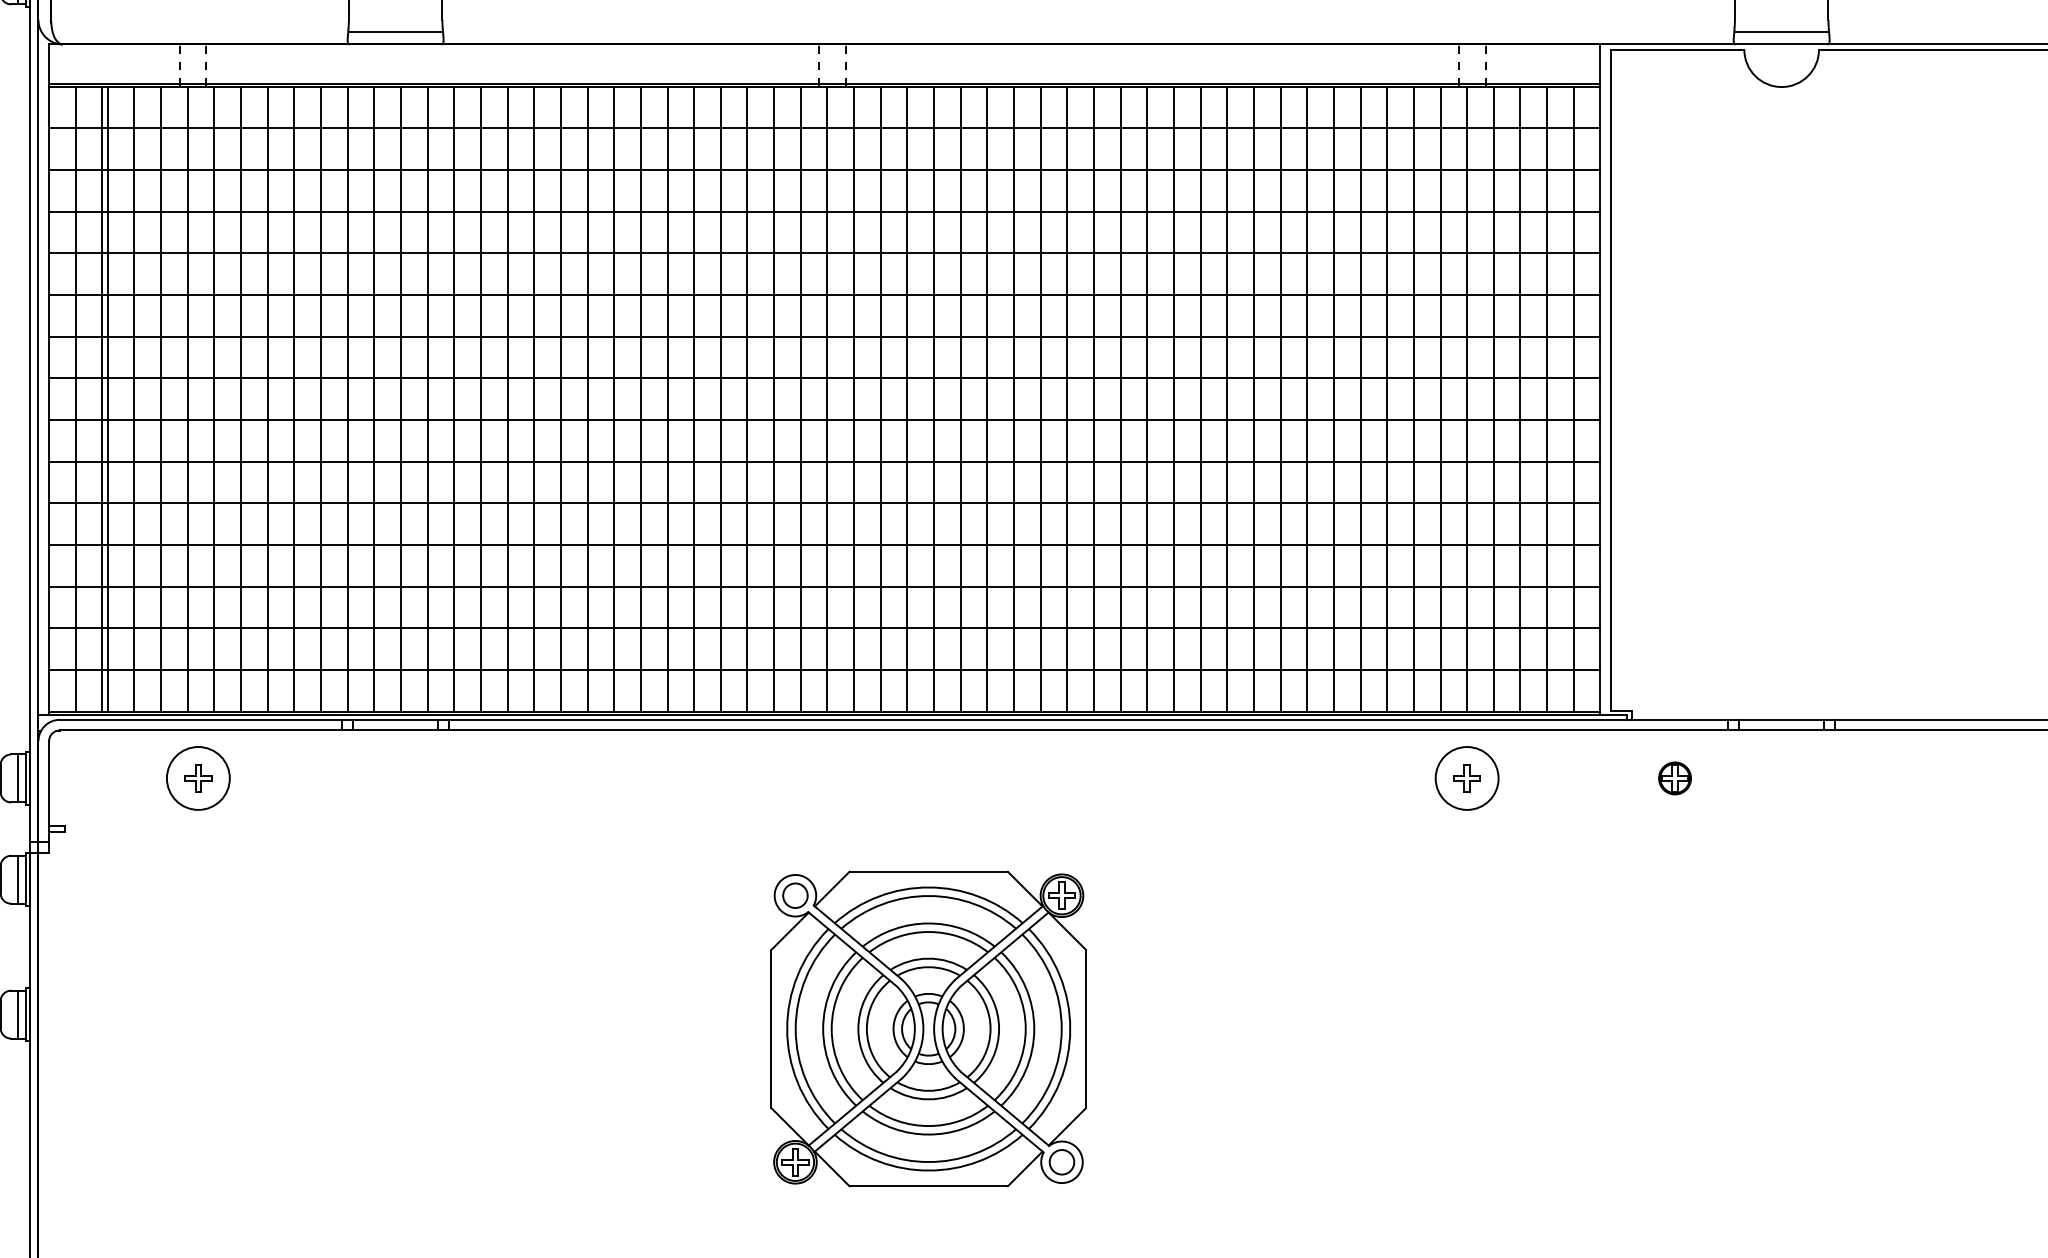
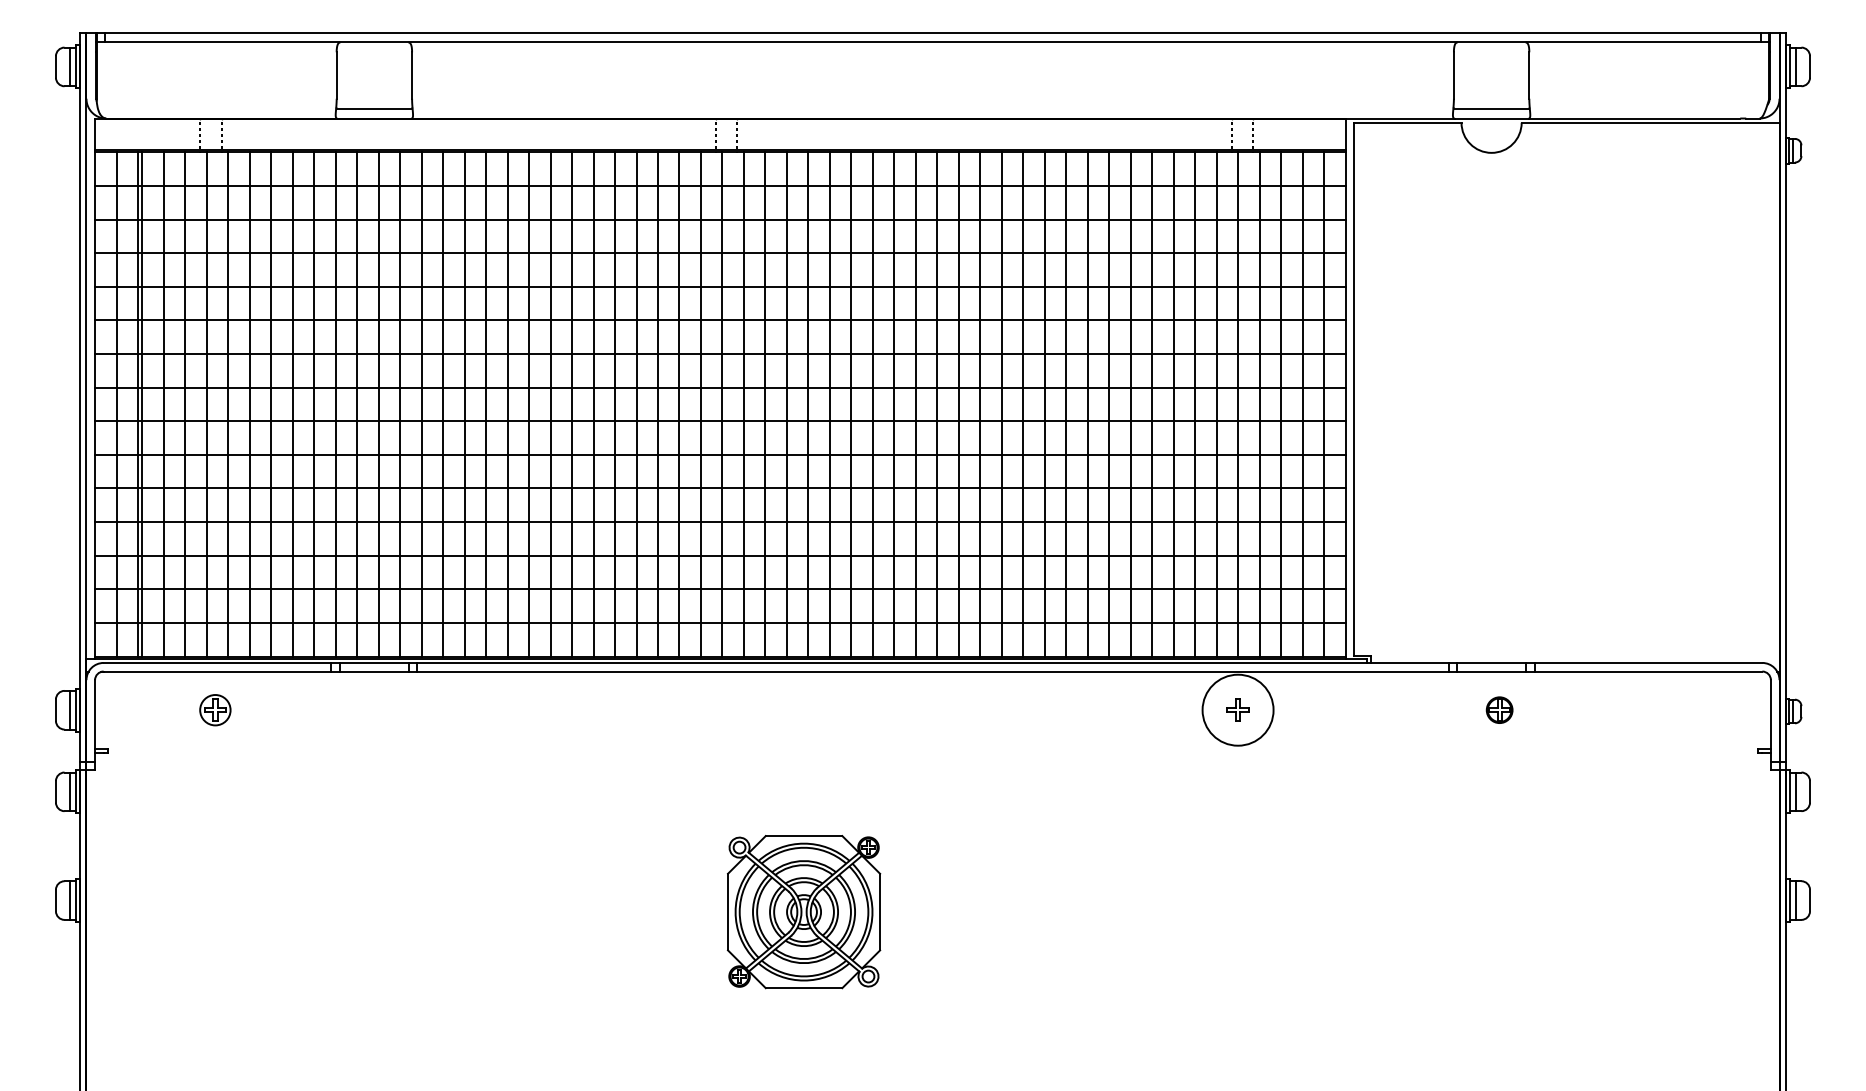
circle: (198, 777) -> (215, 709), size x0.6
circle: (1466, 777) -> (1237, 709), size x1.4
part: (1674, 777) -> (1499, 709), moved
part: (928, 1028) -> (803, 911), size x0.6

